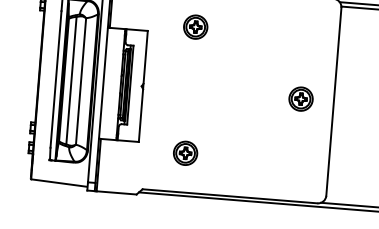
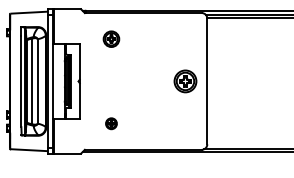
part: (299, 99) -> (184, 81), size x1.4
part: (185, 153) -> (111, 123), size x0.7

